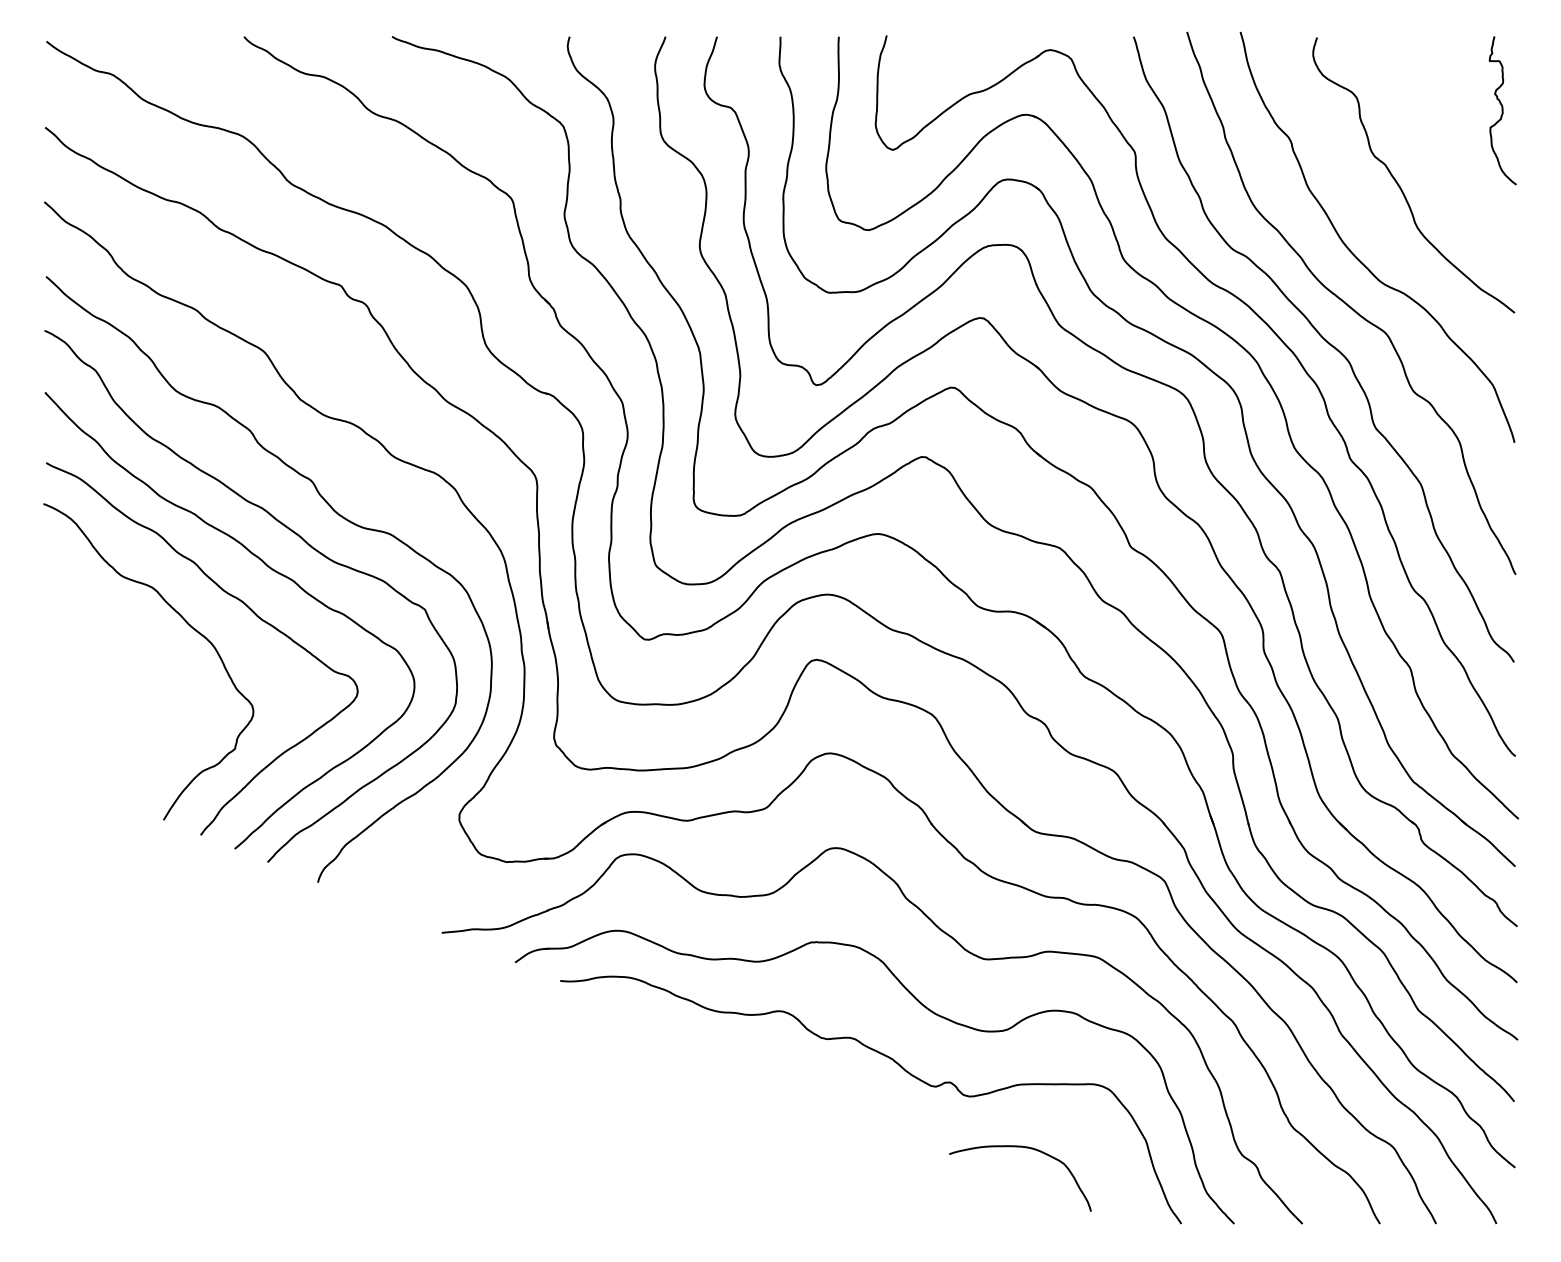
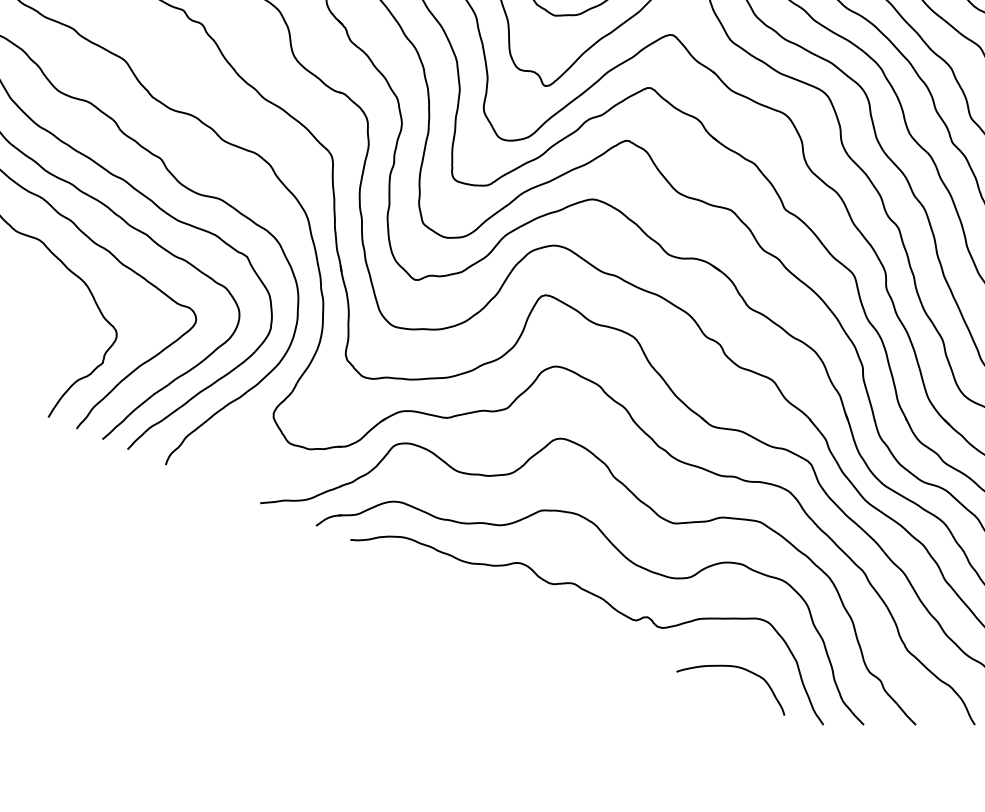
curve: (1025, 1148) -> (734, 667), moved

